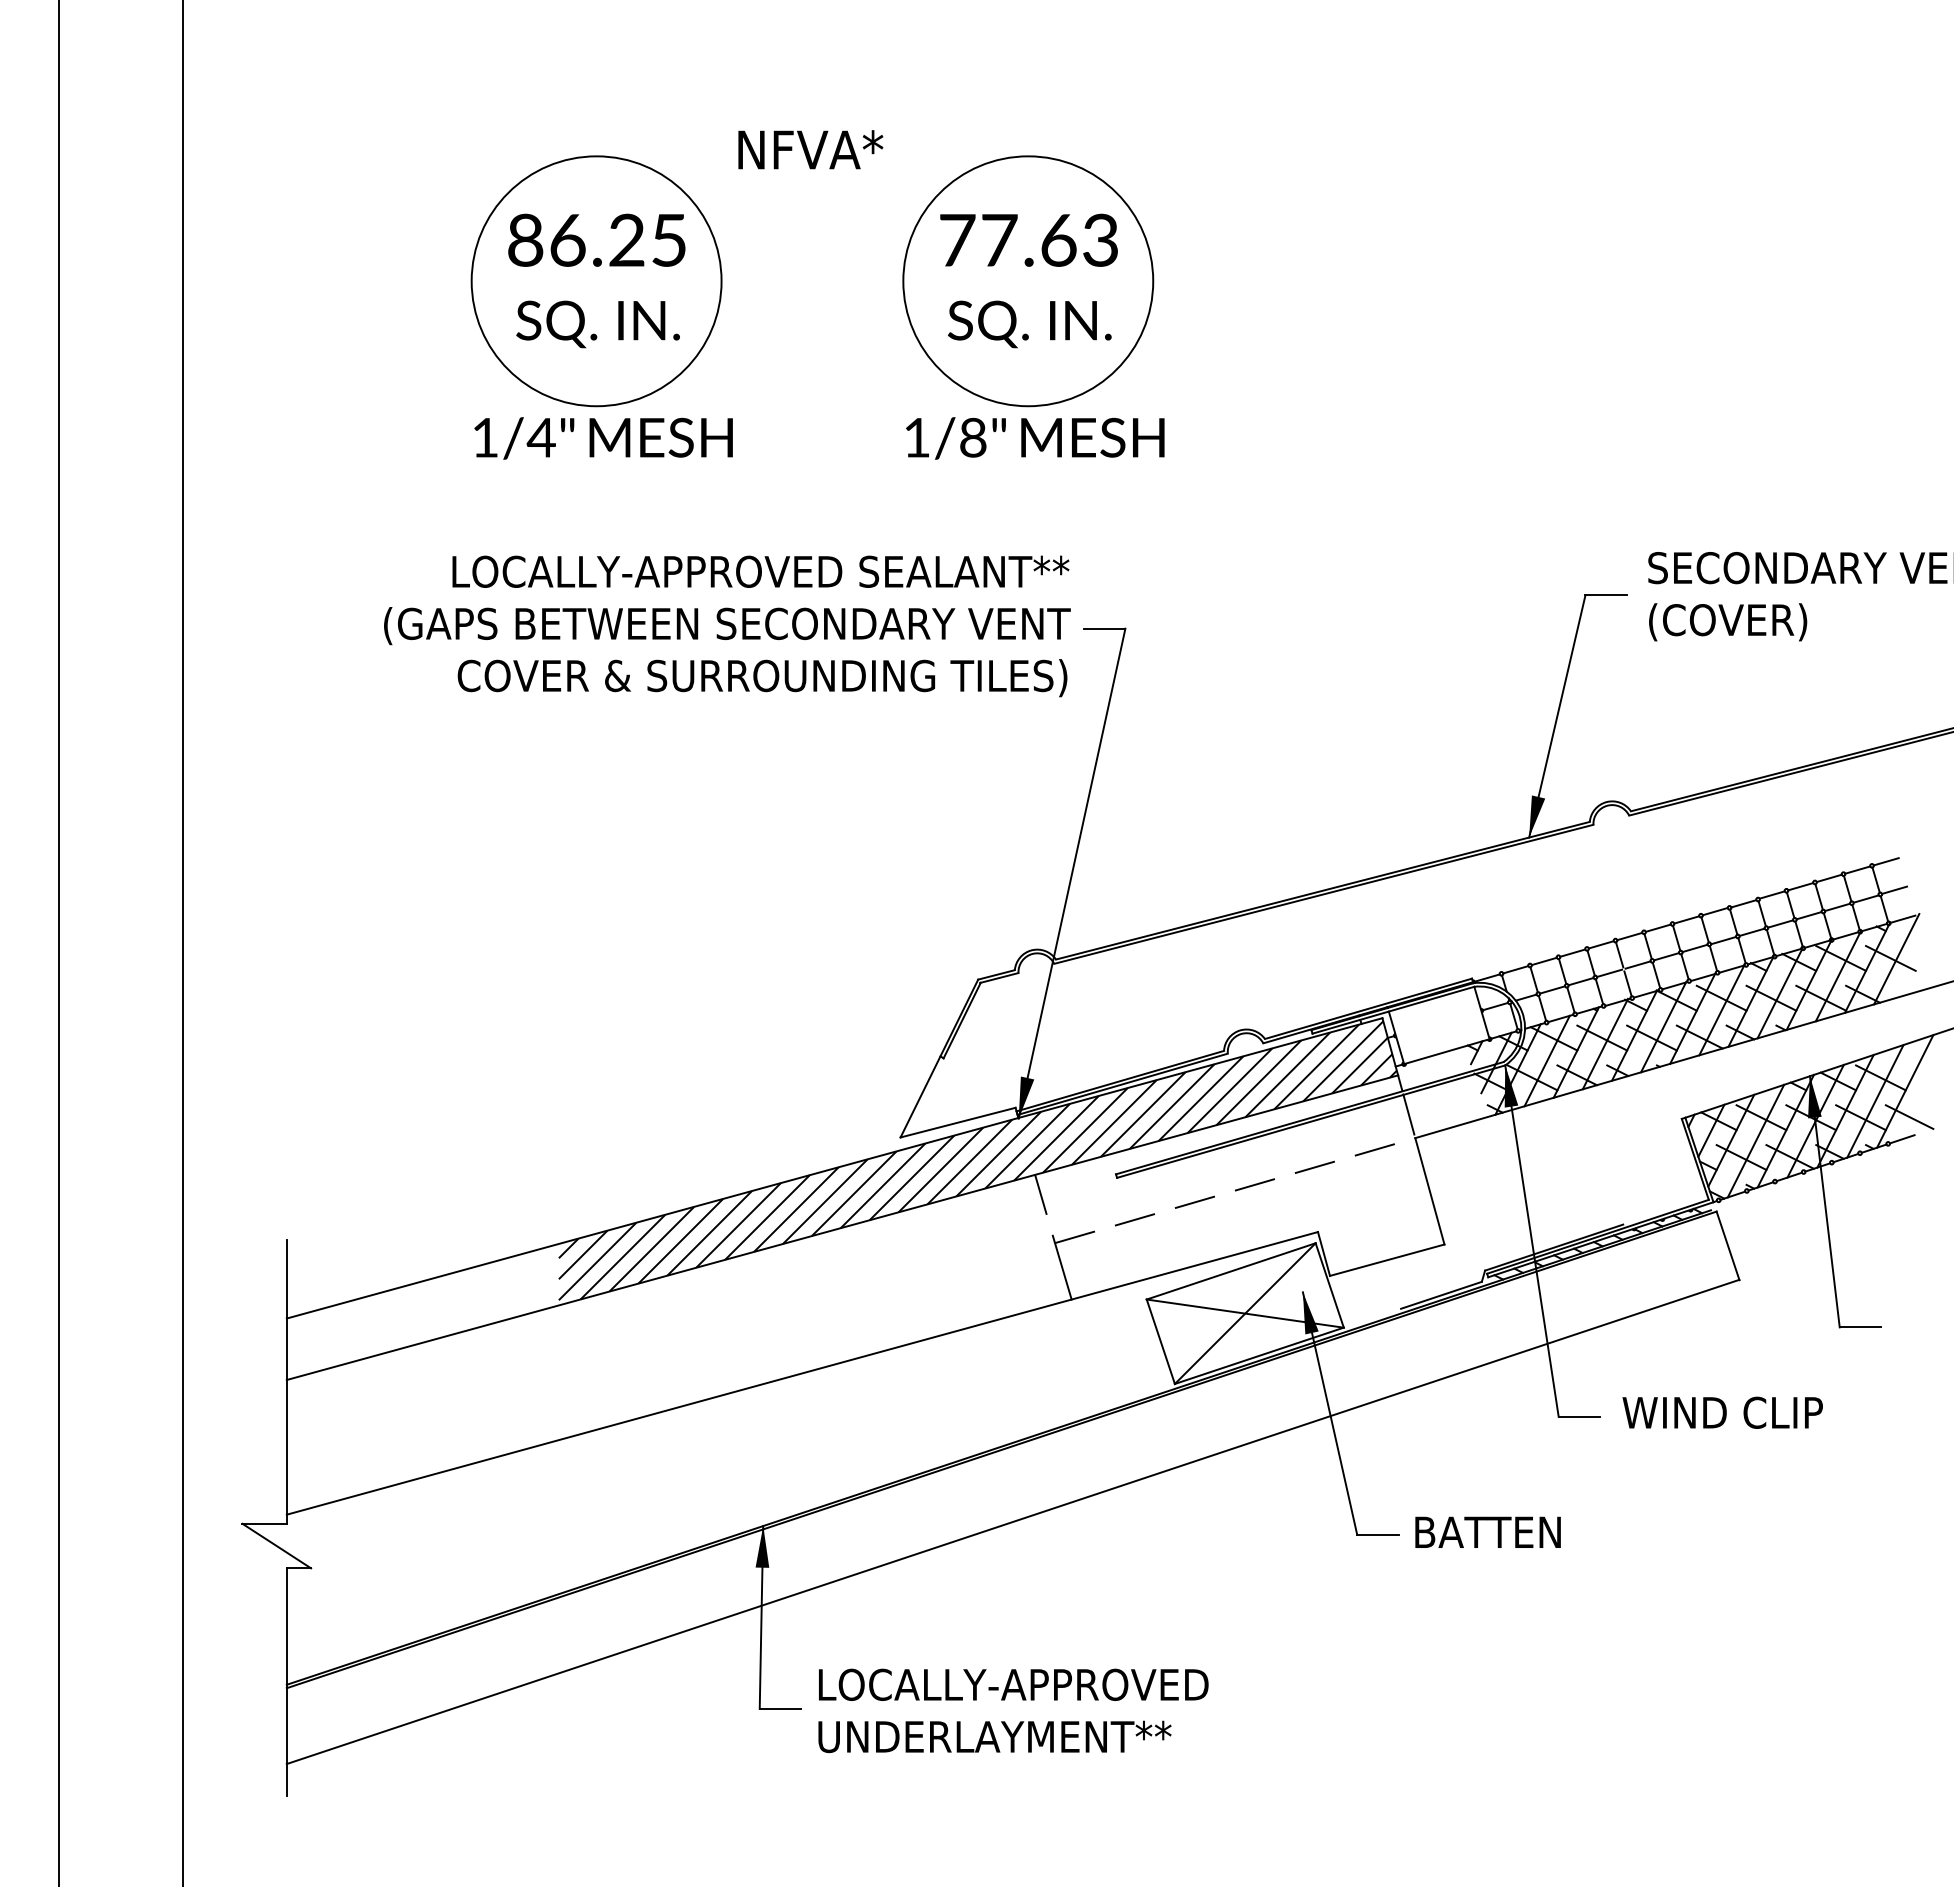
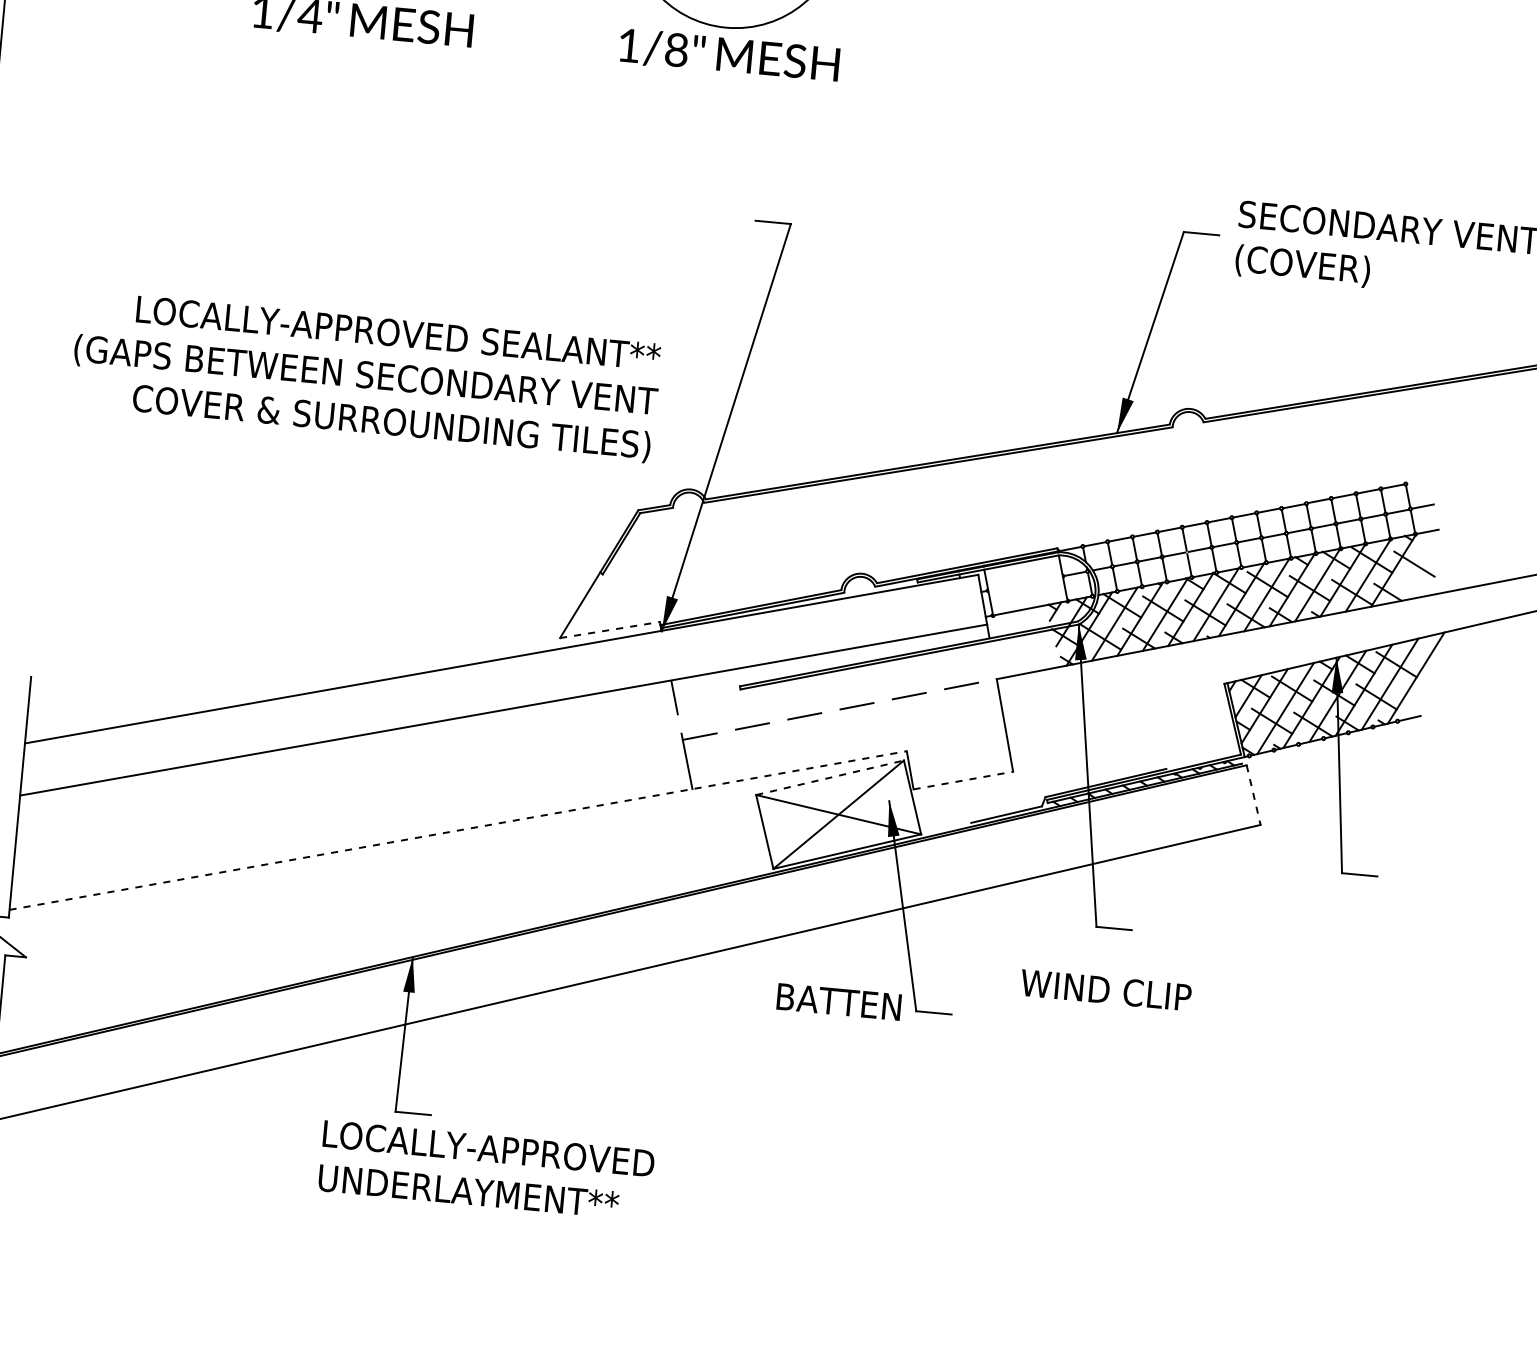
text: (727, 626) -> (365, 377), moved
line: (1885, 861) -> (1417, 481), removed
line: (1896, 958) -> (1419, 564), removed
line: (1408, 1114) -> (992, 658), removed
line: (1909, 1116) -> (1417, 699), removed
line: (958, 1122) -> (610, 629), solid -> dashed
hatch: (977, 1160) -> (623, 663), removed
line: (1728, 1246) -> (1254, 795), solid -> dashed
line: (1387, 1260) -> (963, 780), solid -> dashed
line: (1231, 1271) -> (830, 777), solid -> dashed
line: (802, 1373) -> (458, 830), solid -> dashed
text: (1722, 1412) -> (1105, 990), moved
text: (1487, 1531) -> (838, 1001), moved
text: (1013, 1710) -> (486, 1170), moved

